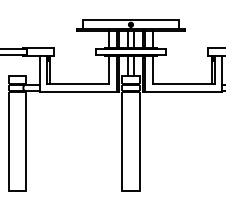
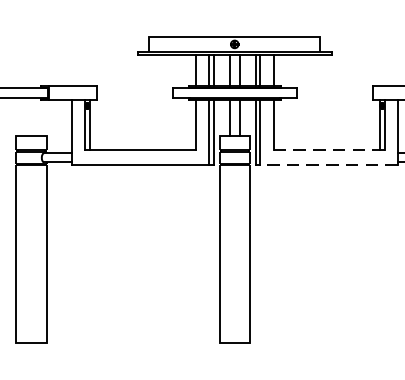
line: (183, 83) -> (328, 149), solid -> dashed
line: (183, 92) -> (328, 165), solid -> dashed

